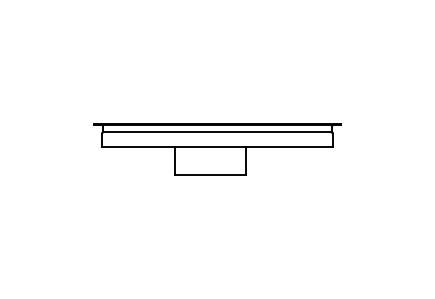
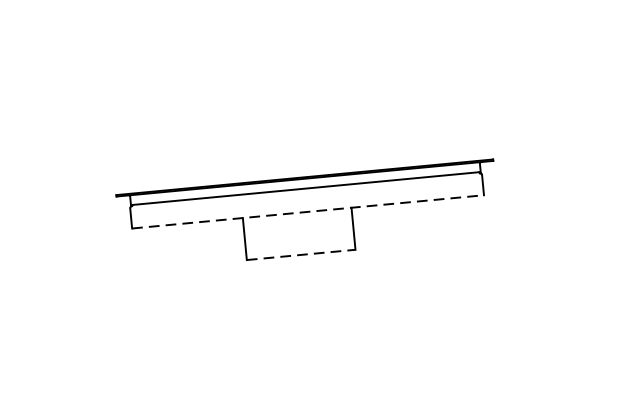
line: (217, 147) -> (308, 212), solid -> dashed
line: (210, 174) -> (301, 254), solid -> dashed

